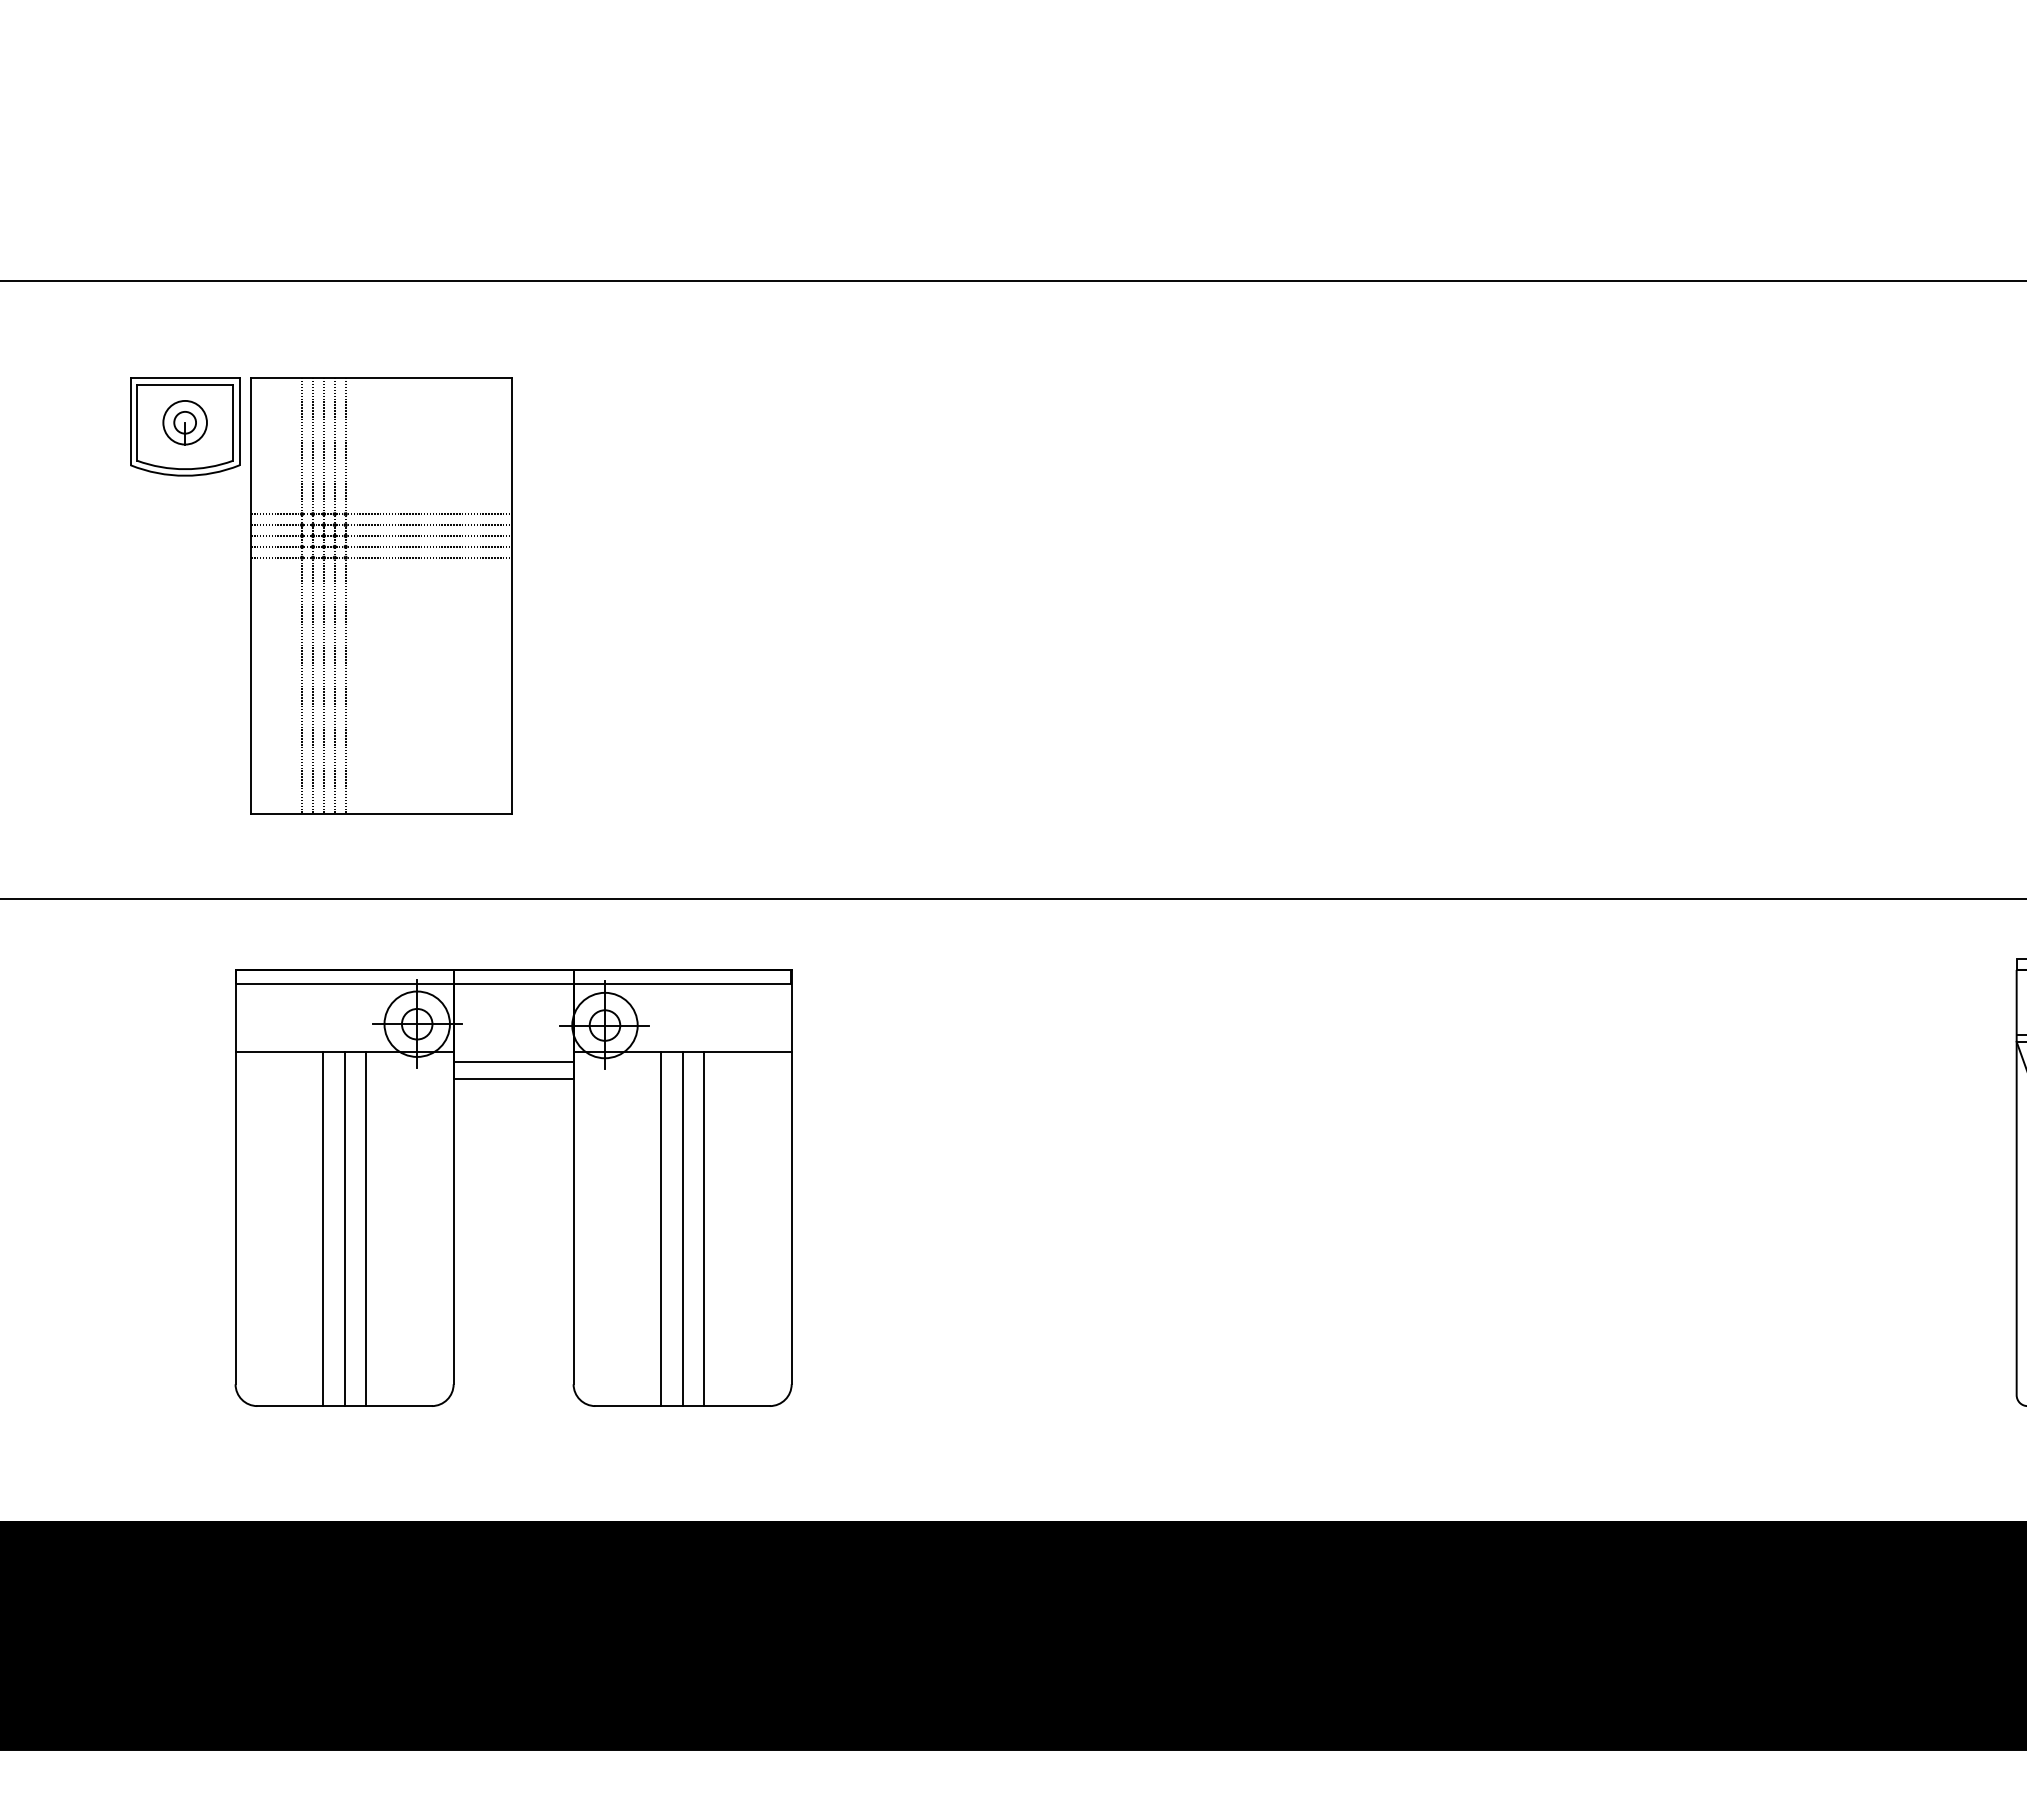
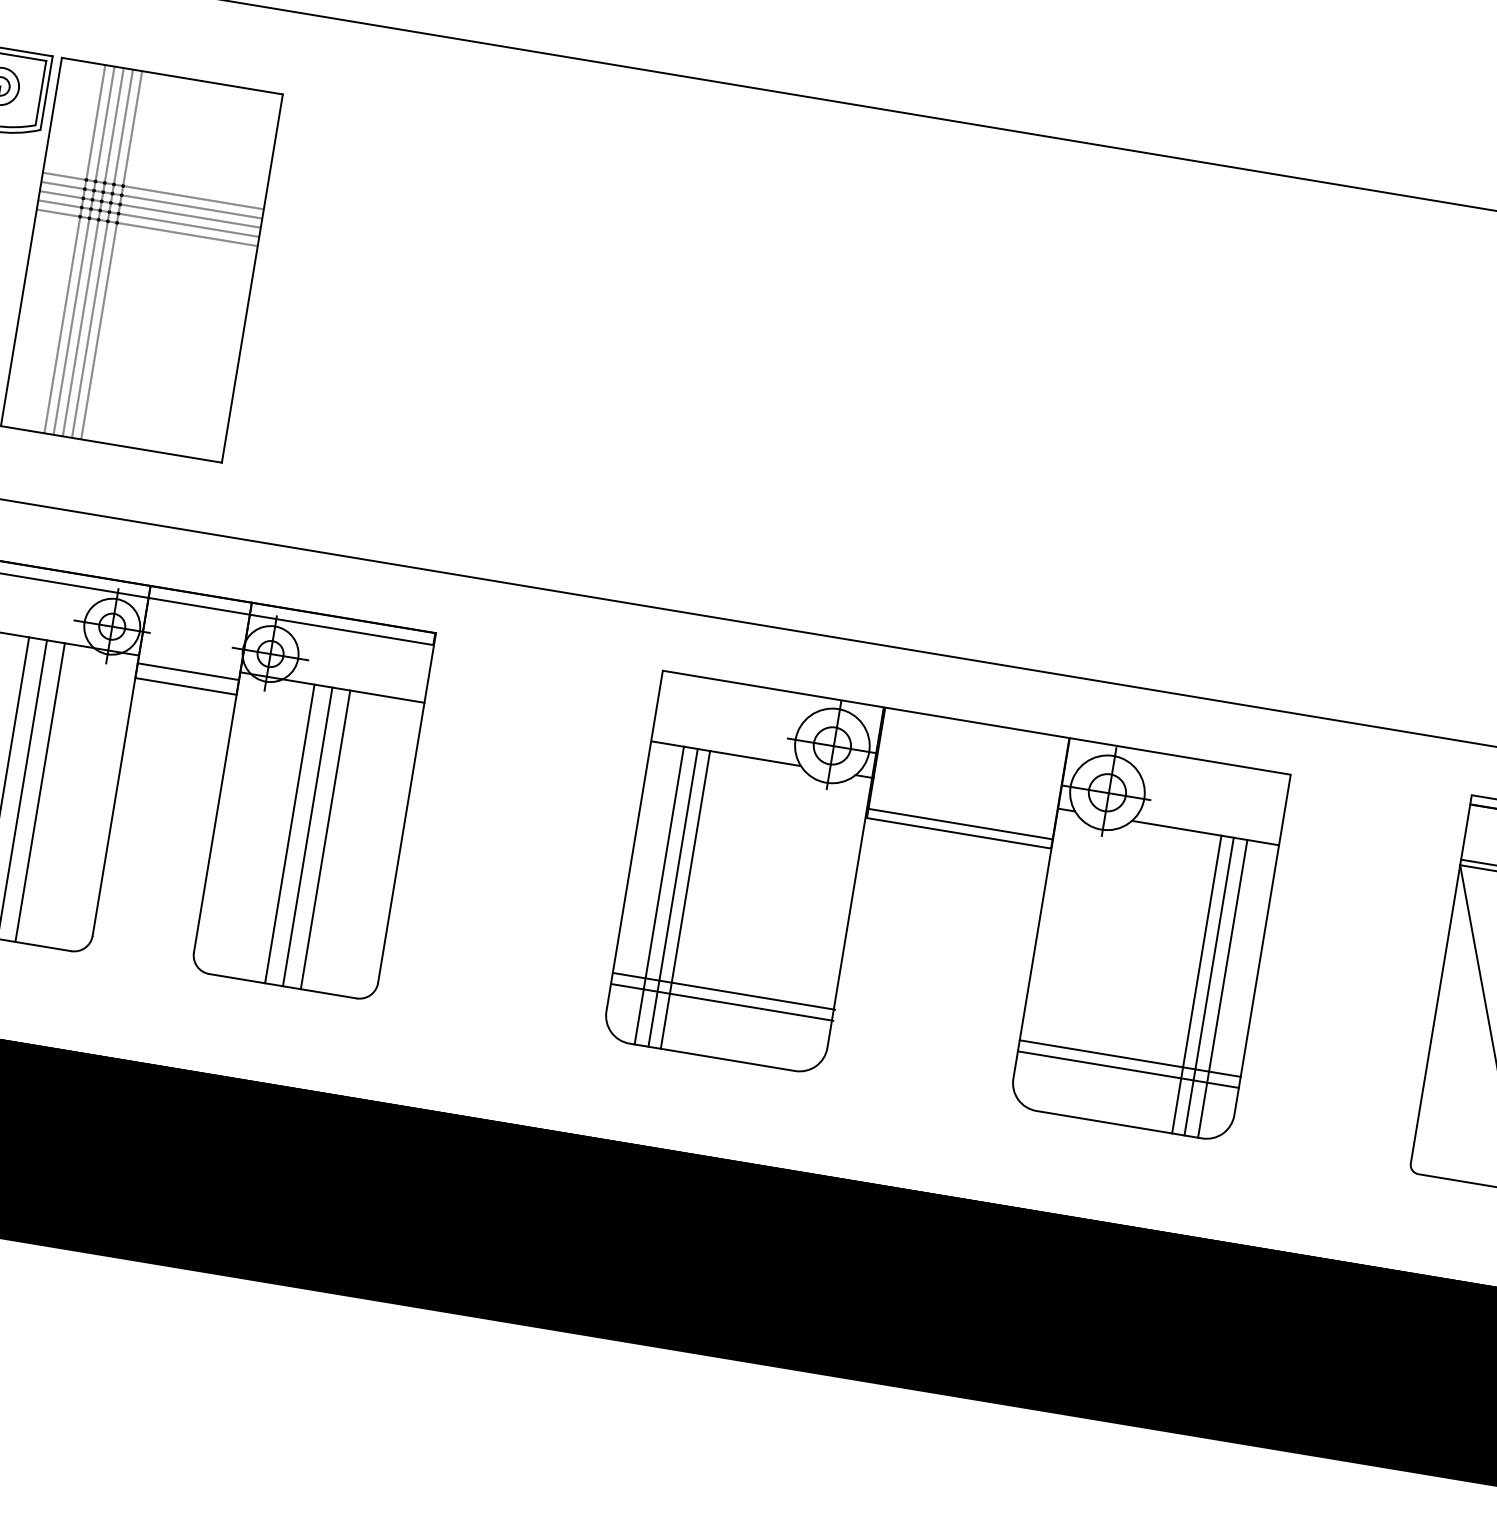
part: (1431, 1101) -> (957, 833), added

